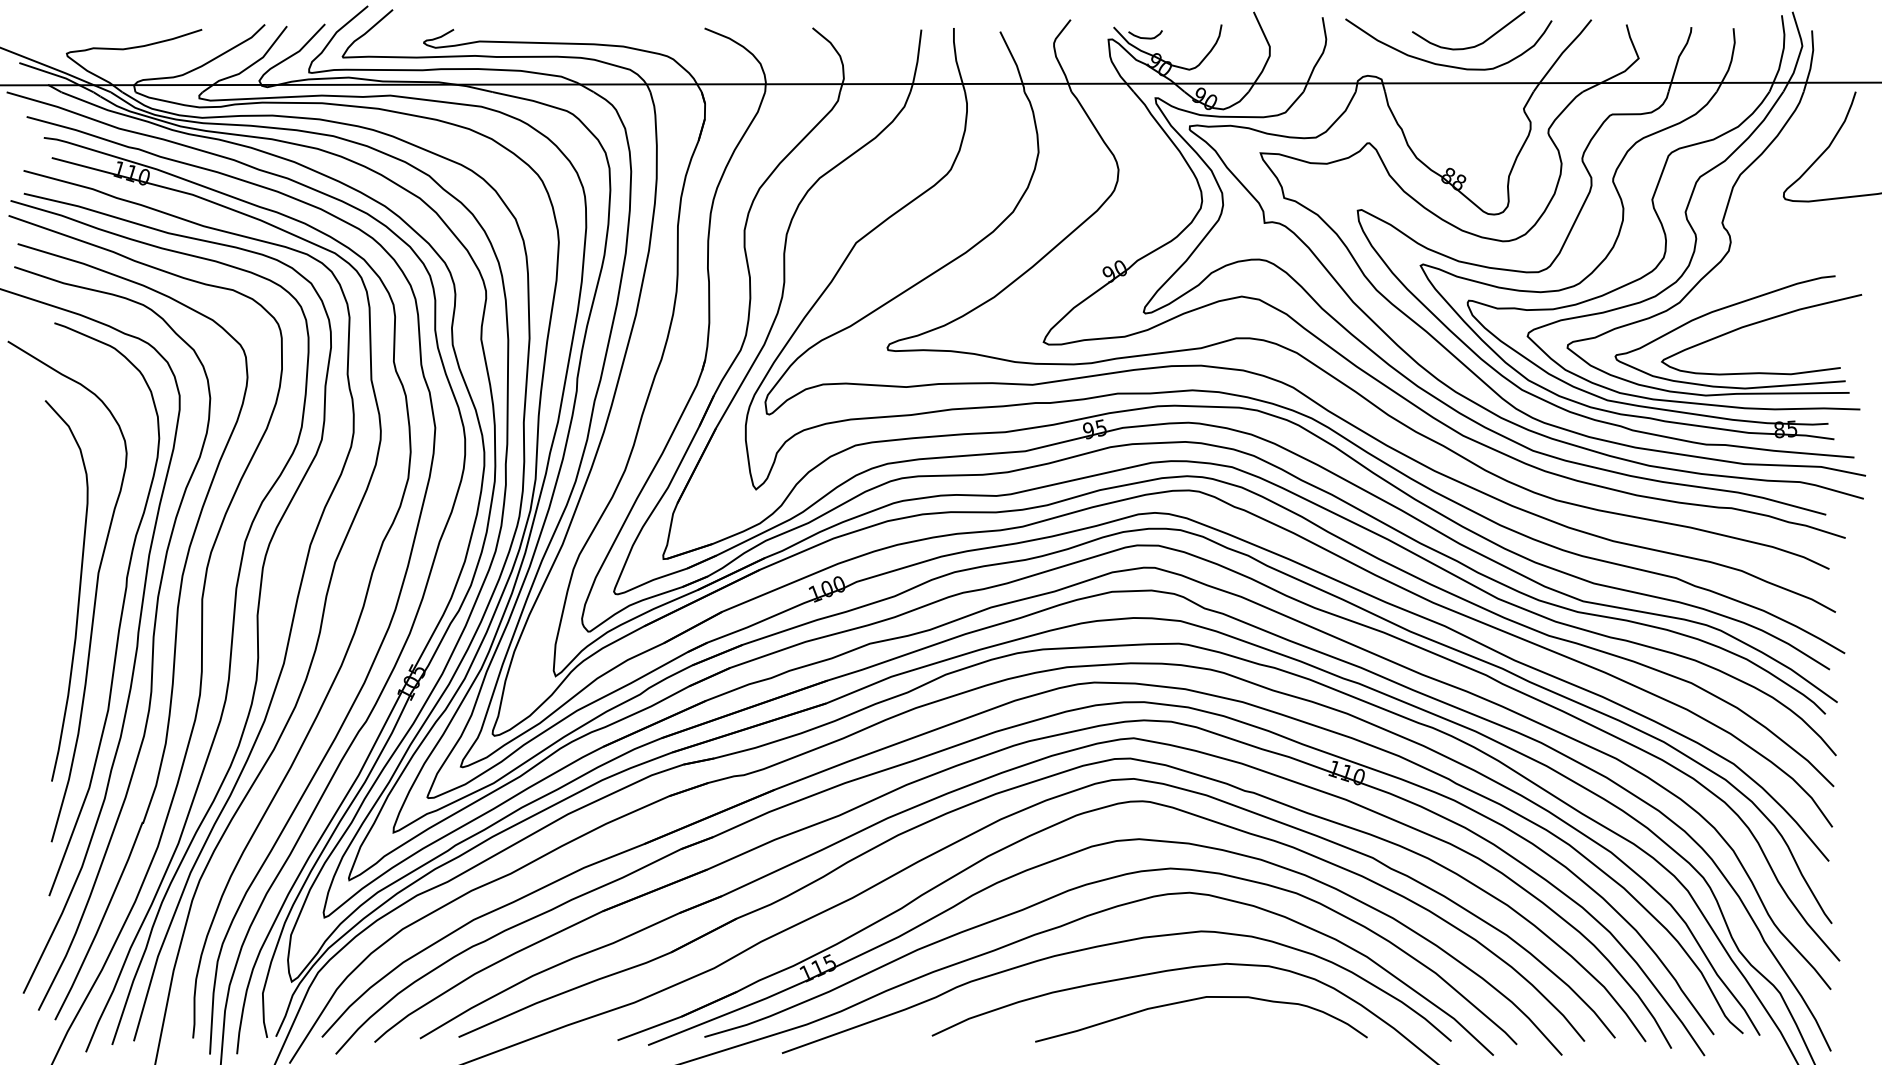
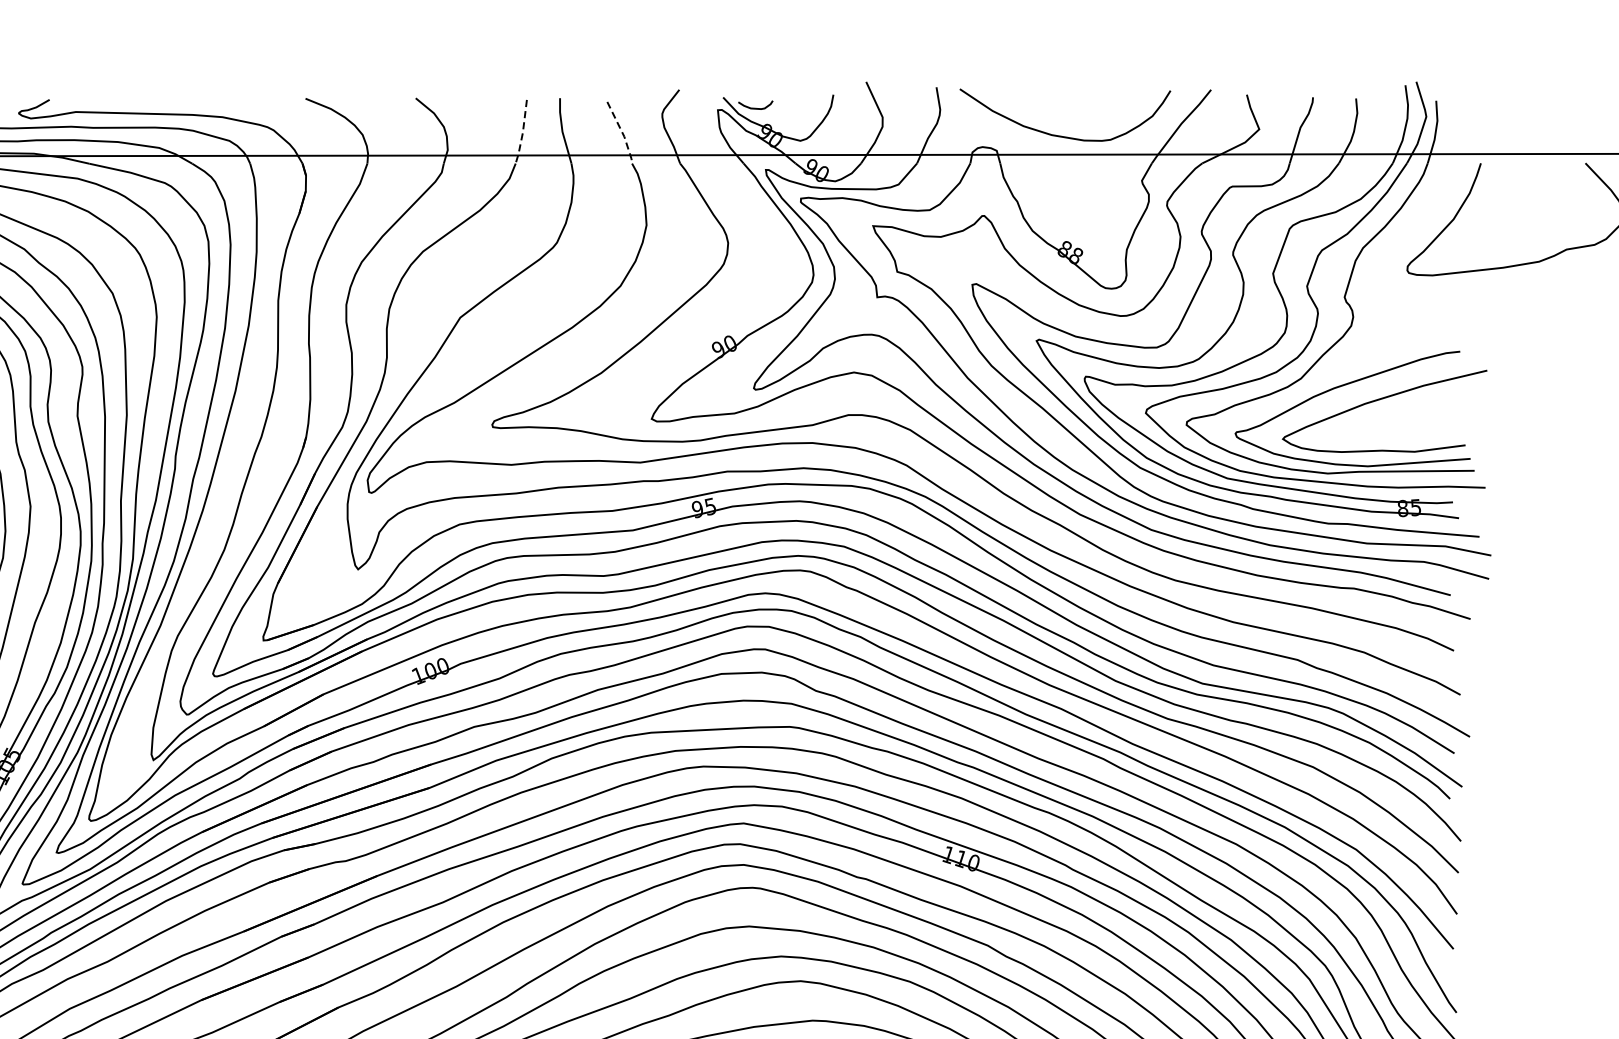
curve: (1469, 46) -> (1086, 117), removed
line: (917, 61) -> (522, 132), solid -> dashed
line: (1015, 62) -> (622, 133), solid -> dashed

